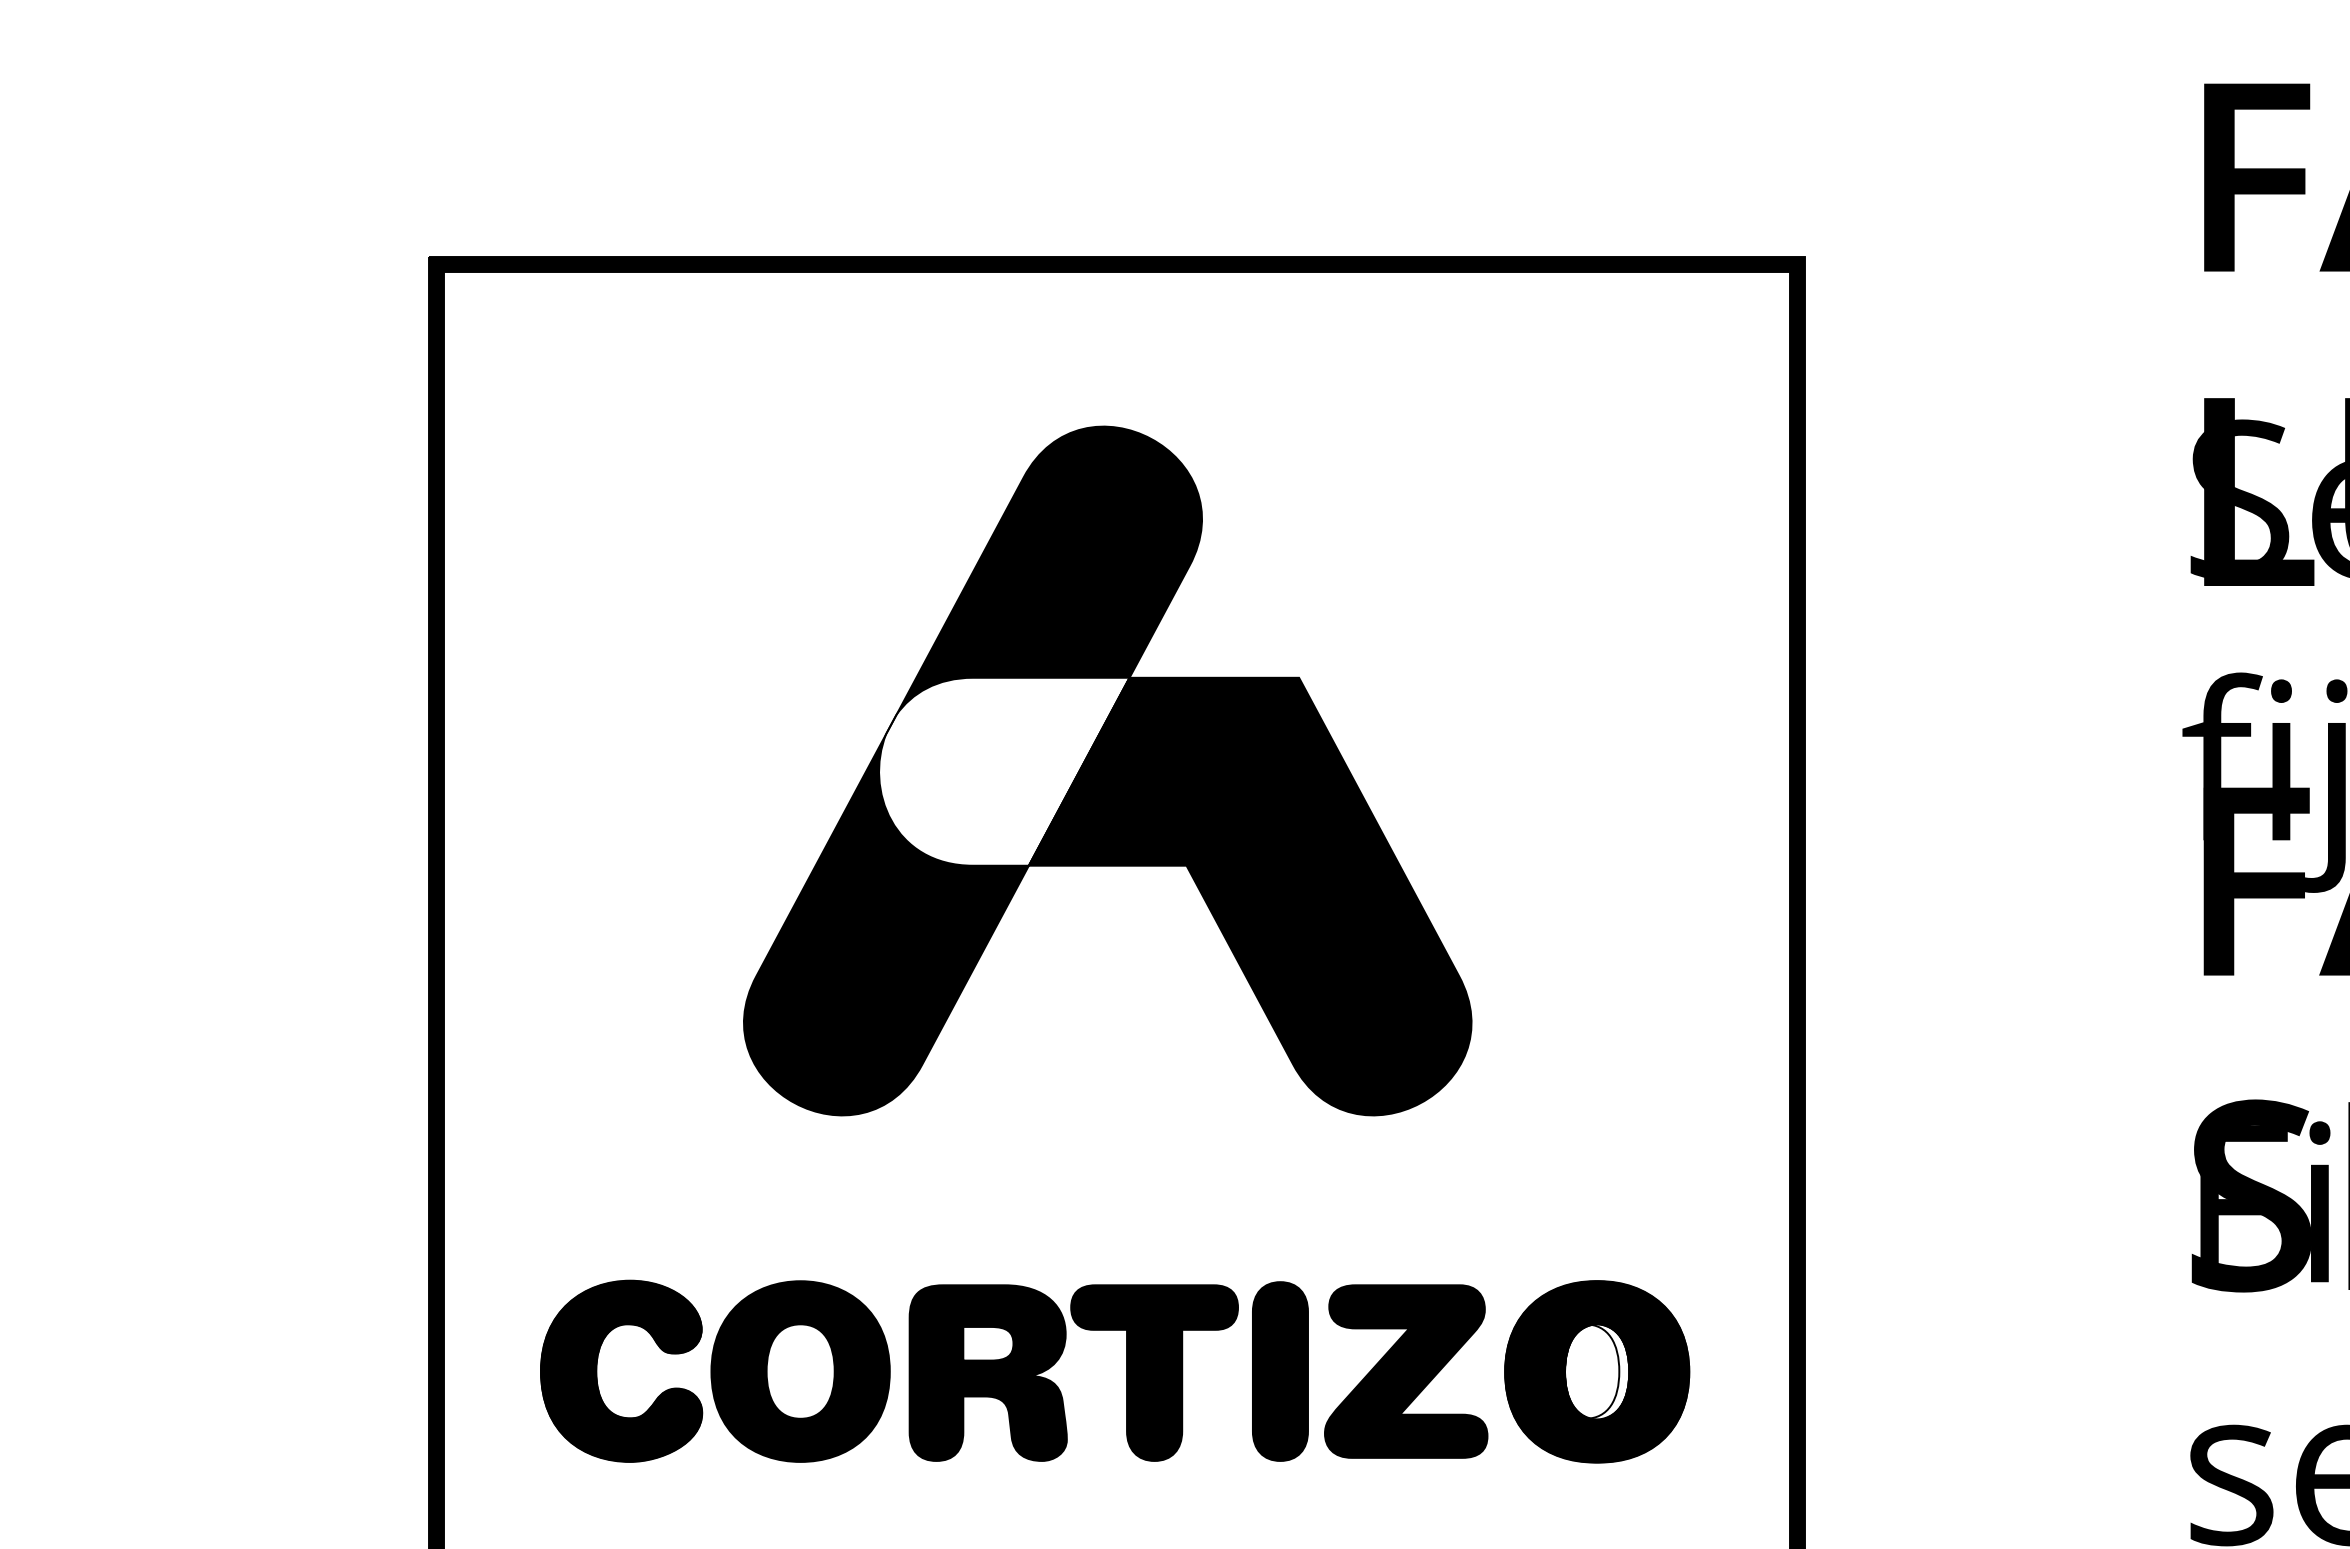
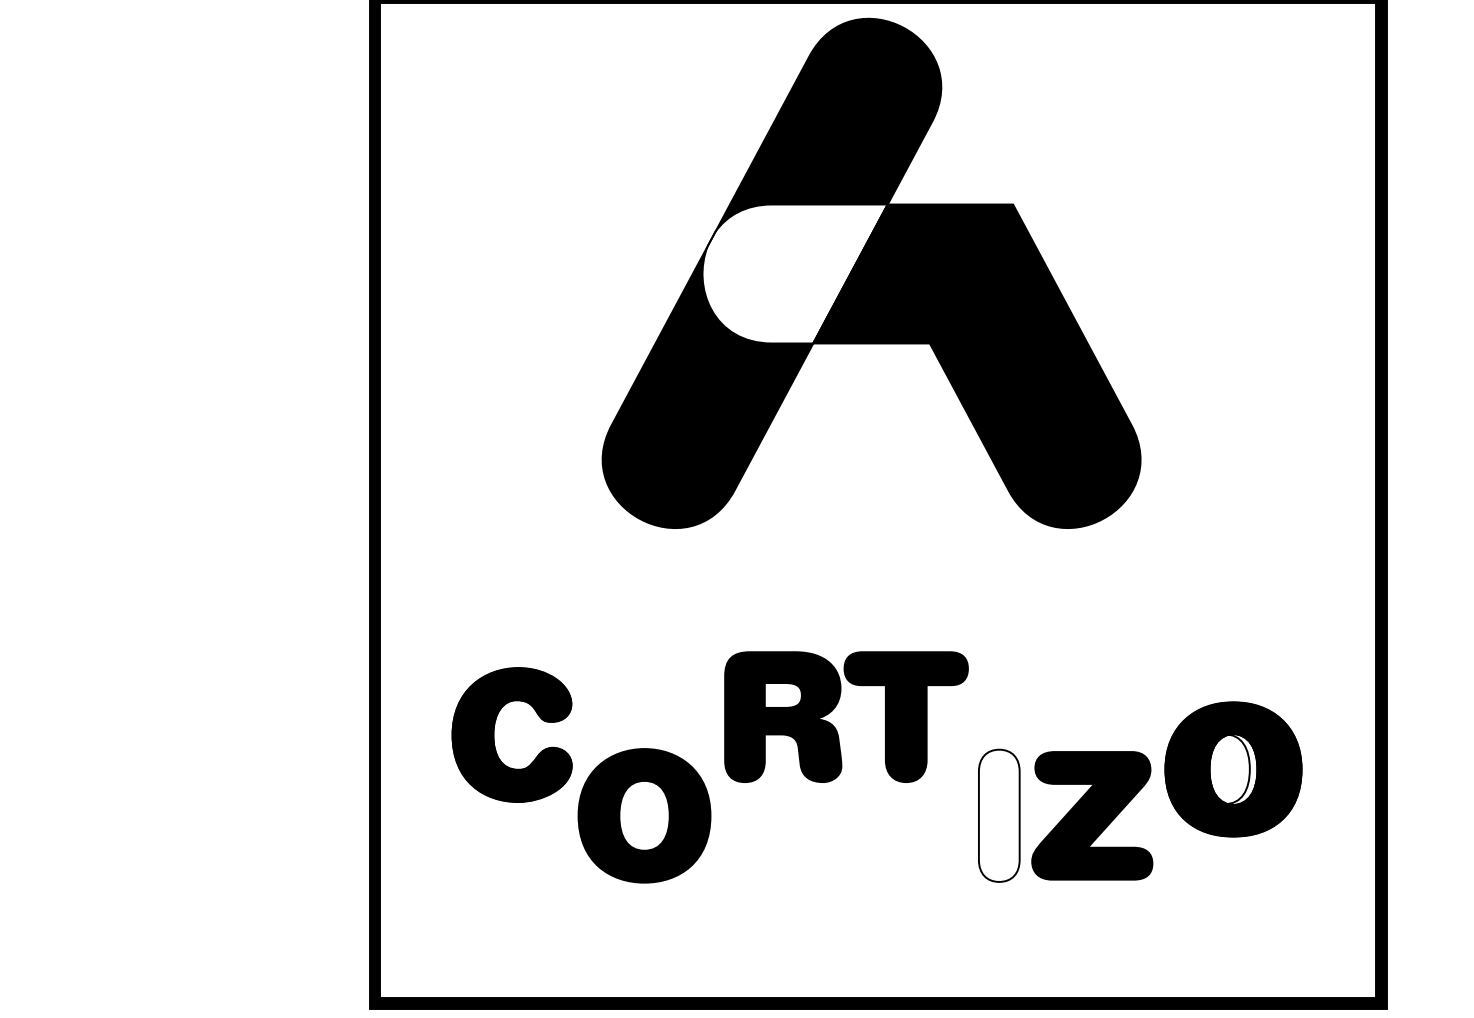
part: (1107, 770) -> (871, 273), moved
part: (1059, 1359) -> (835, 707), moved
part: (597, 1370) -> (494, 734), moved
fill: (1280, 1371) -> (999, 815), removed
part: (1597, 1371) -> (1233, 769), moved

